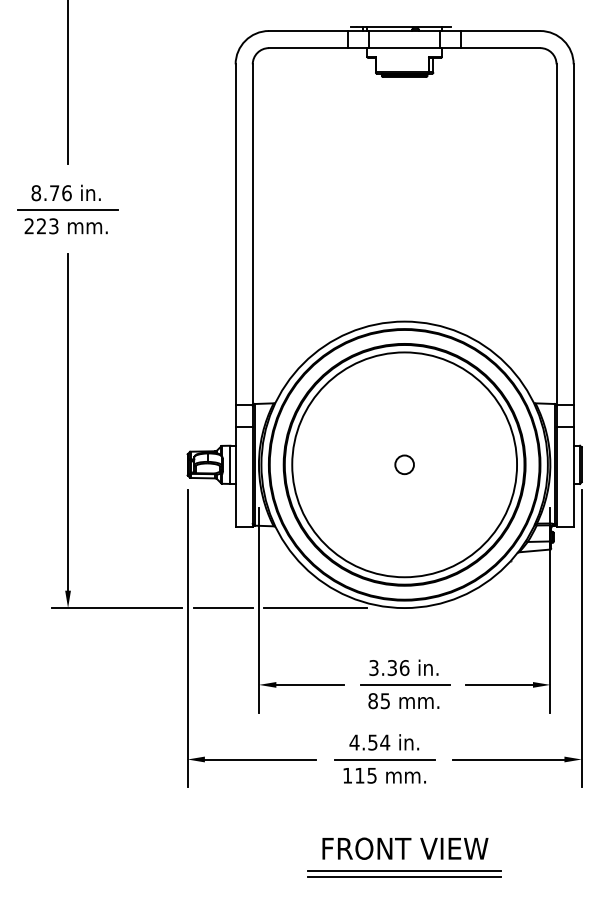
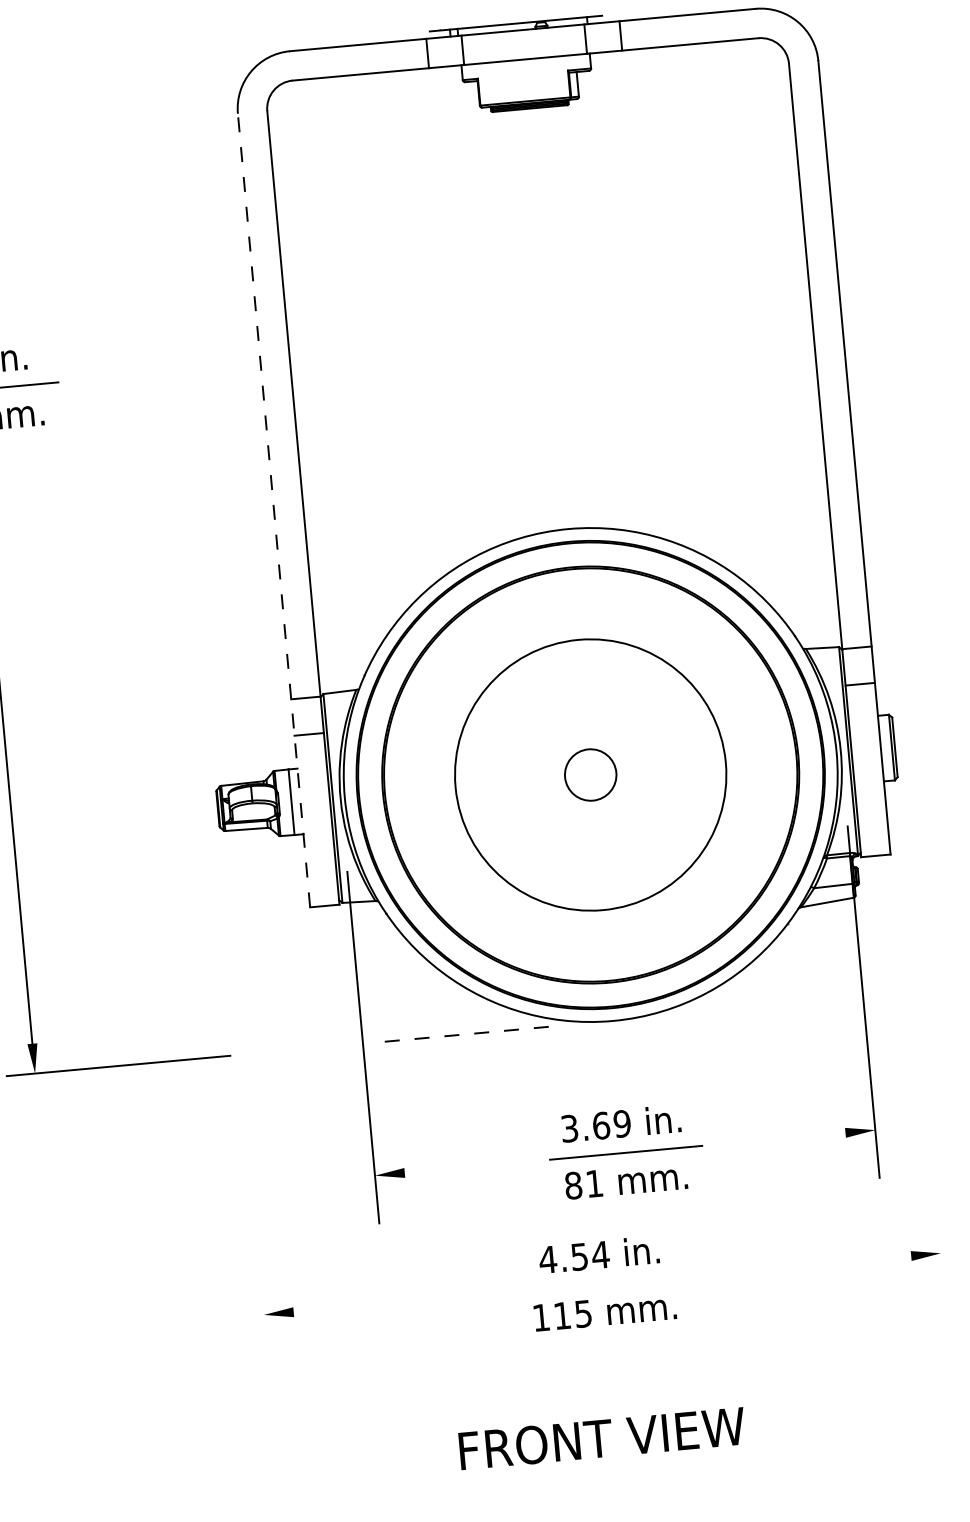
line: (235, 294) -> (273, 508), solid -> dashed
circle: (404, 464) -> (590, 774), size x0.7
circle: (404, 464) -> (590, 774), size x1.6
line: (223, 608) -> (302, 1050), removed
line: (315, 608) -> (460, 1035), solid -> dashed
line: (187, 638) -> (244, 1107), removed
line: (581, 638) -> (921, 1045), removed
text: (398, 668) -> (611, 1125), 3.36 -> 3.69
line: (310, 684) -> (463, 1166), removed
line: (499, 684) -> (787, 1137), removed
text: (384, 701) -> (593, 1184), 85 -> 81
line: (260, 759) -> (389, 1303), removed
line: (384, 759) -> (602, 1284), removed
line: (508, 759) -> (815, 1264), removed
text: (405, 848) -> (602, 1438), moved
line: (404, 871) -> (654, 1473), removed
line: (404, 877) -> (654, 1483), removed

